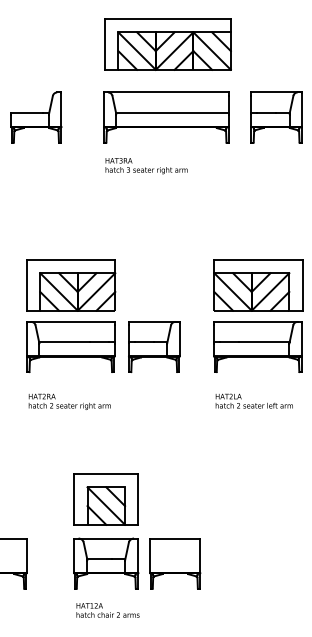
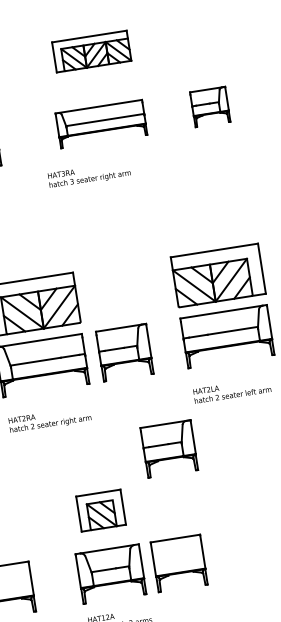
part: (167, 44) -> (91, 51), size x0.6
part: (166, 117) -> (101, 123), size x0.7
part: (276, 117) -> (210, 106), size x0.7
part: (183, 448) -> (169, 448), added
part: (105, 499) -> (100, 510), size x0.7

